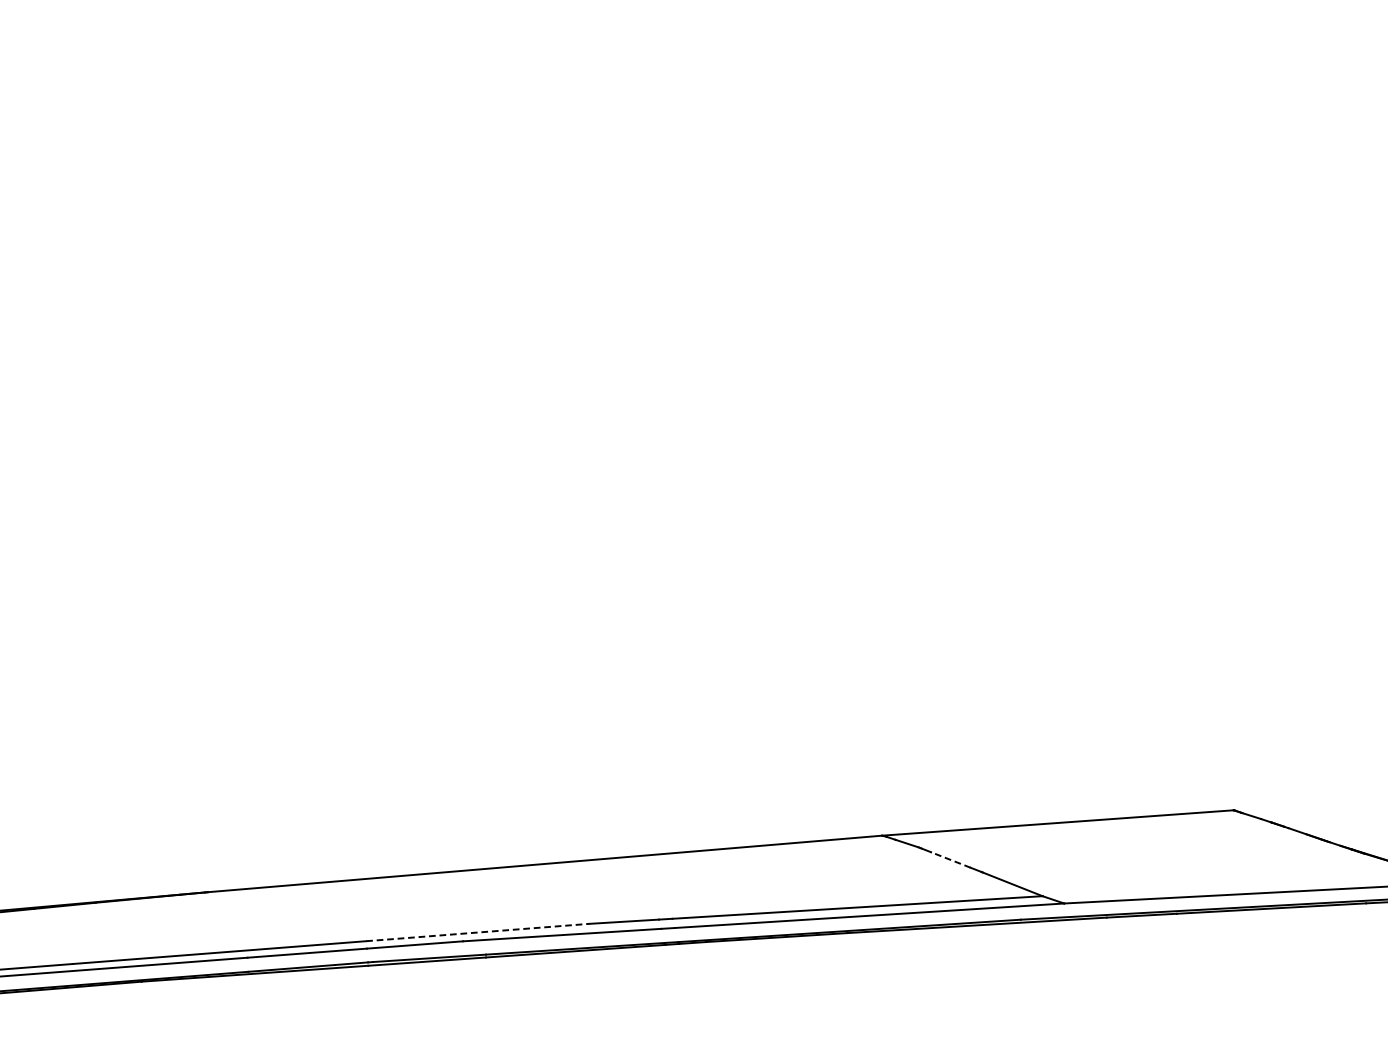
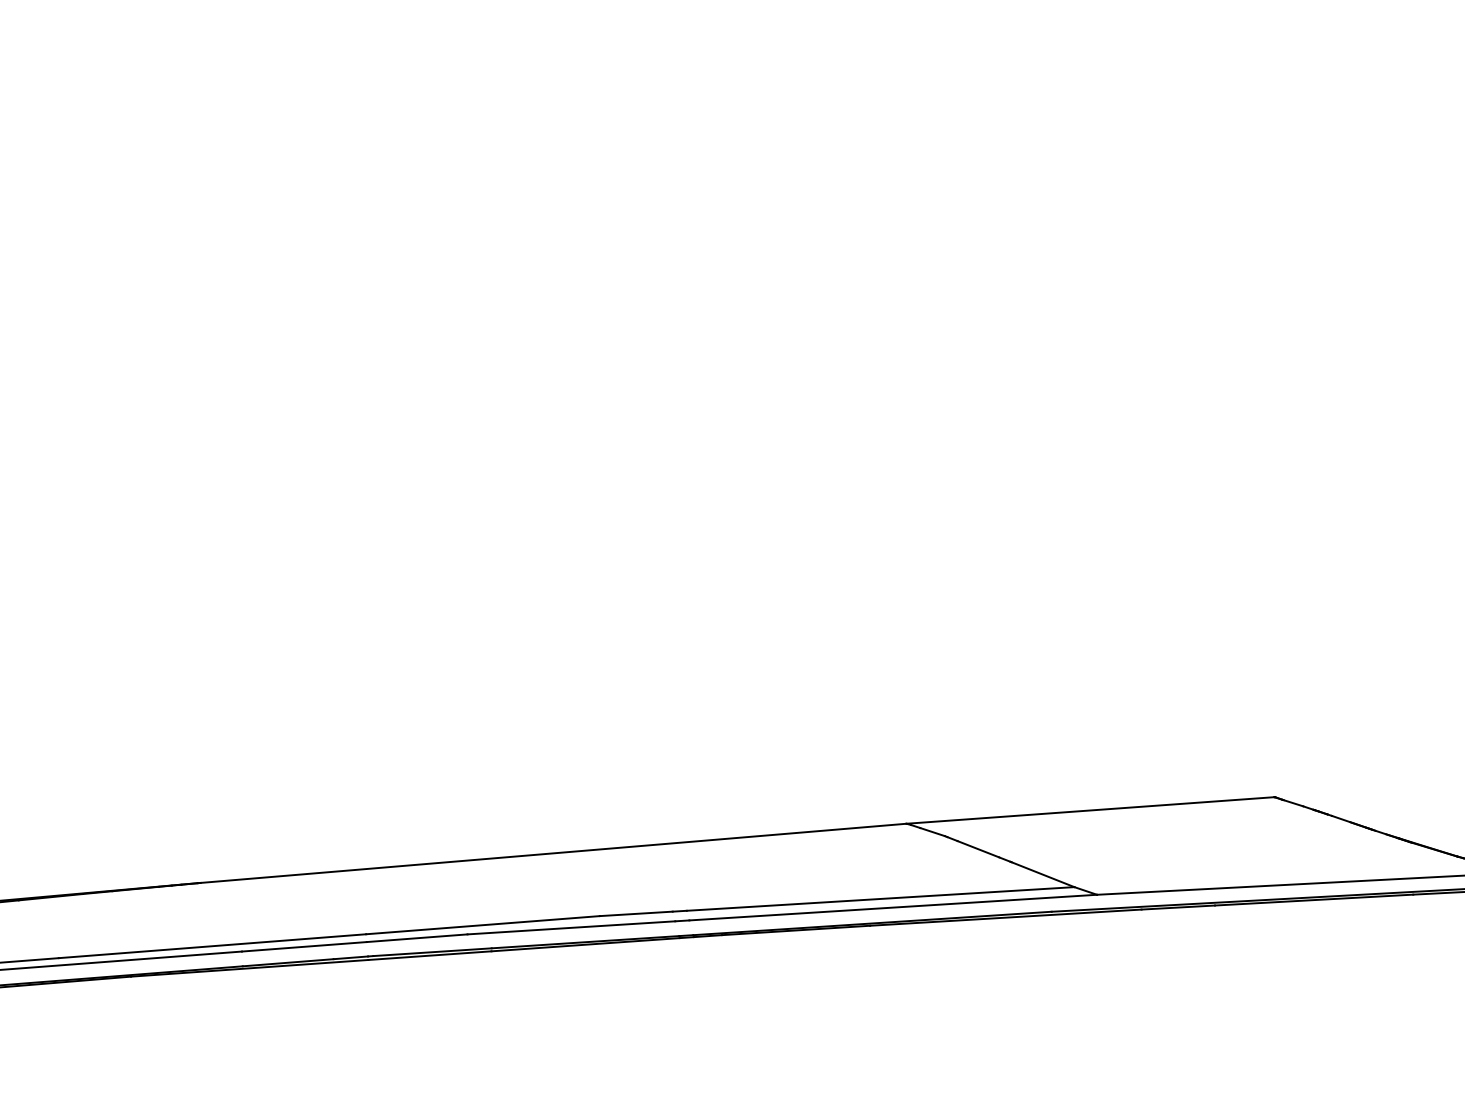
line: (950, 860) -> (977, 849), dashed -> solid
line: (478, 932) -> (483, 925), dashed -> solid

